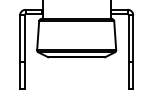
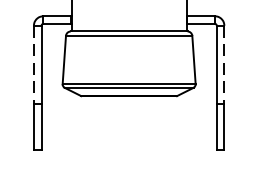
line: (20, 39) -> (34, 66), solid -> dashed
line: (133, 39) -> (224, 66), solid -> dashed

